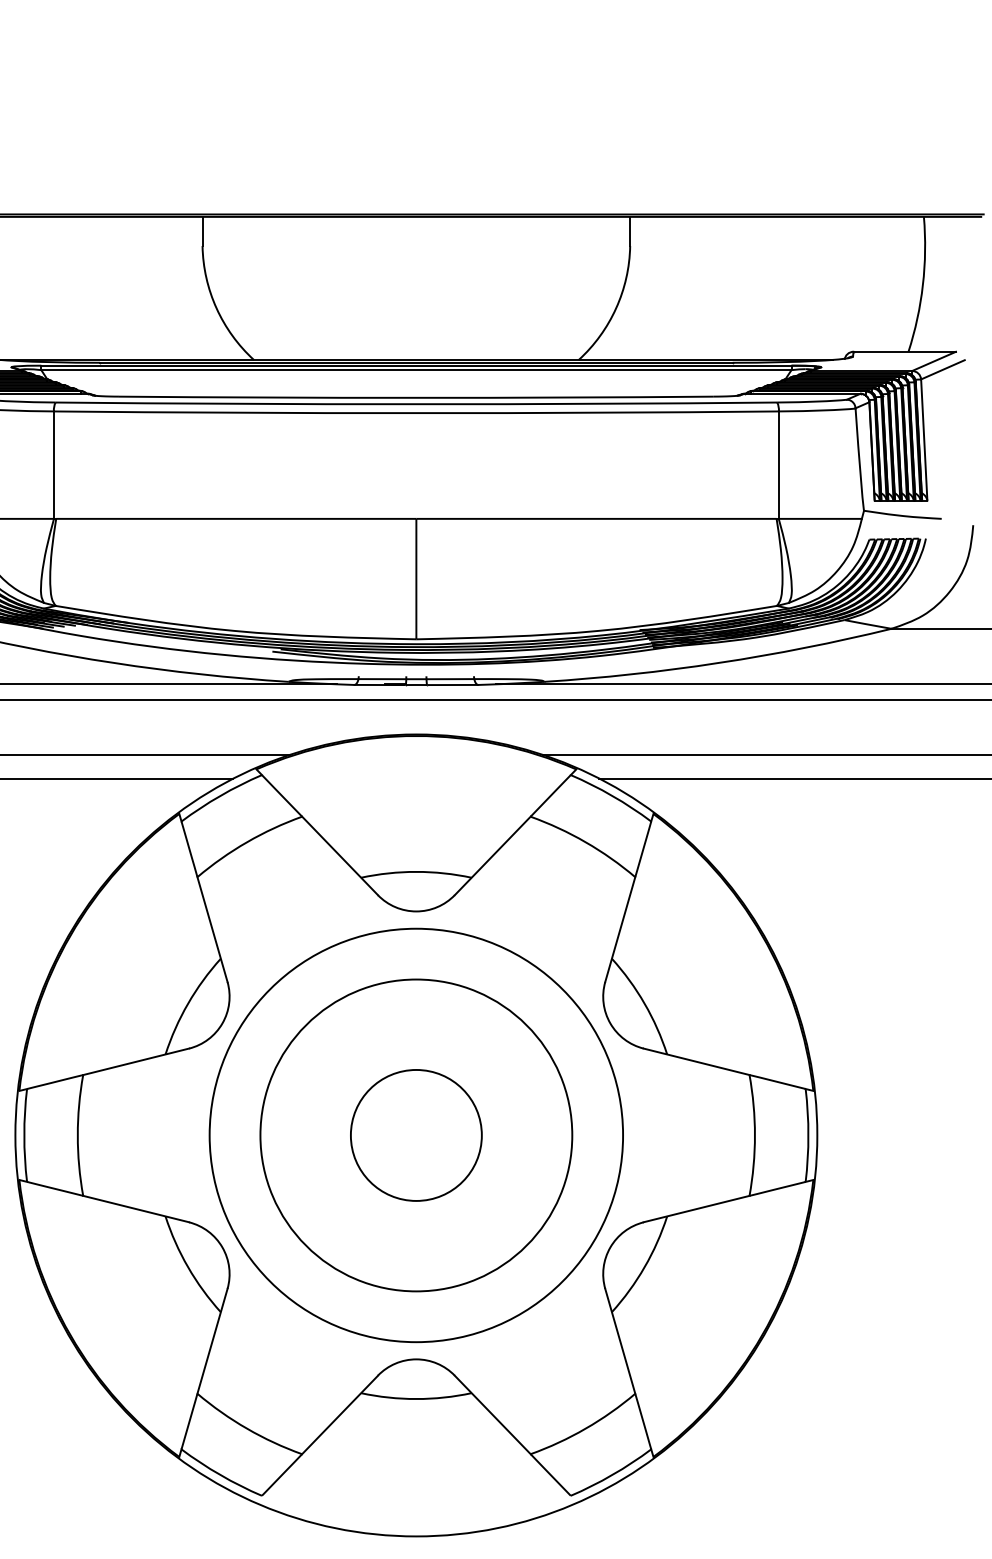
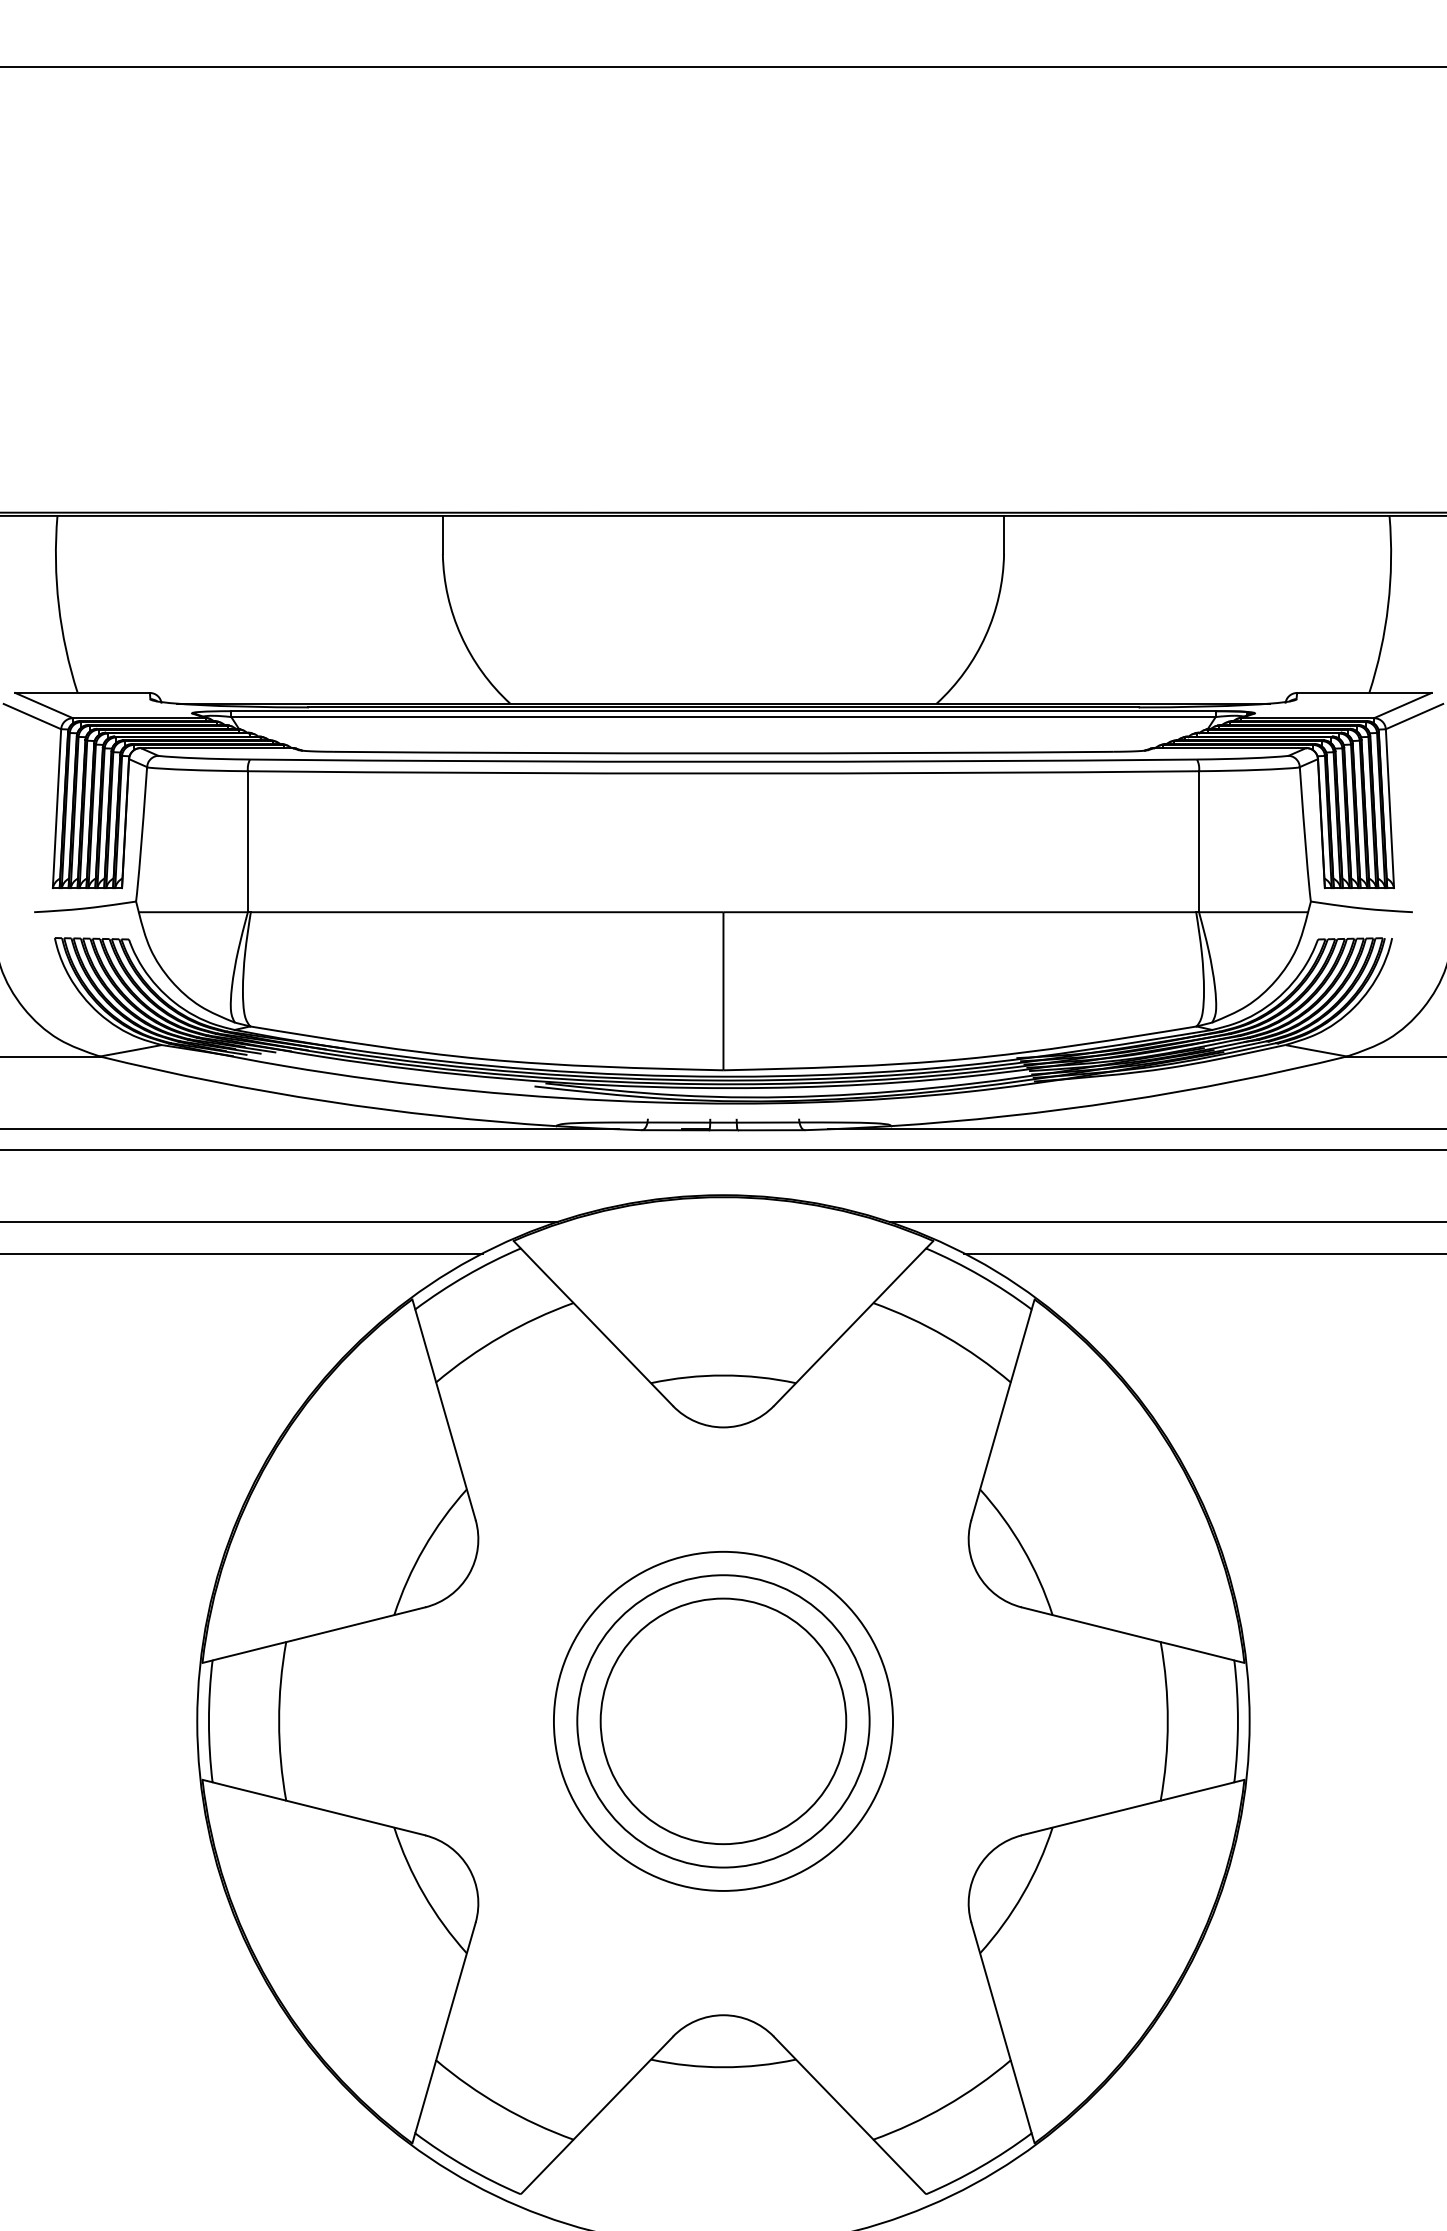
circle: (416, 1134) -> (723, 1720), size x0.62
circle: (416, 1135) -> (723, 1721), size x0.71
circle: (416, 1135) -> (723, 1721), size x1.43

